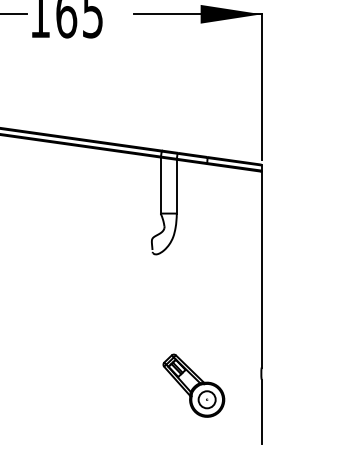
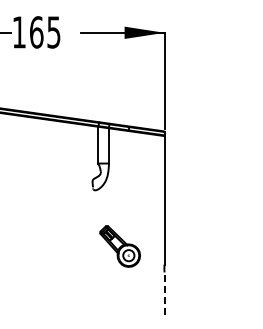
part: (192, 385) -> (119, 246), moved
line: (261, 411) -> (164, 293), solid -> dashed

